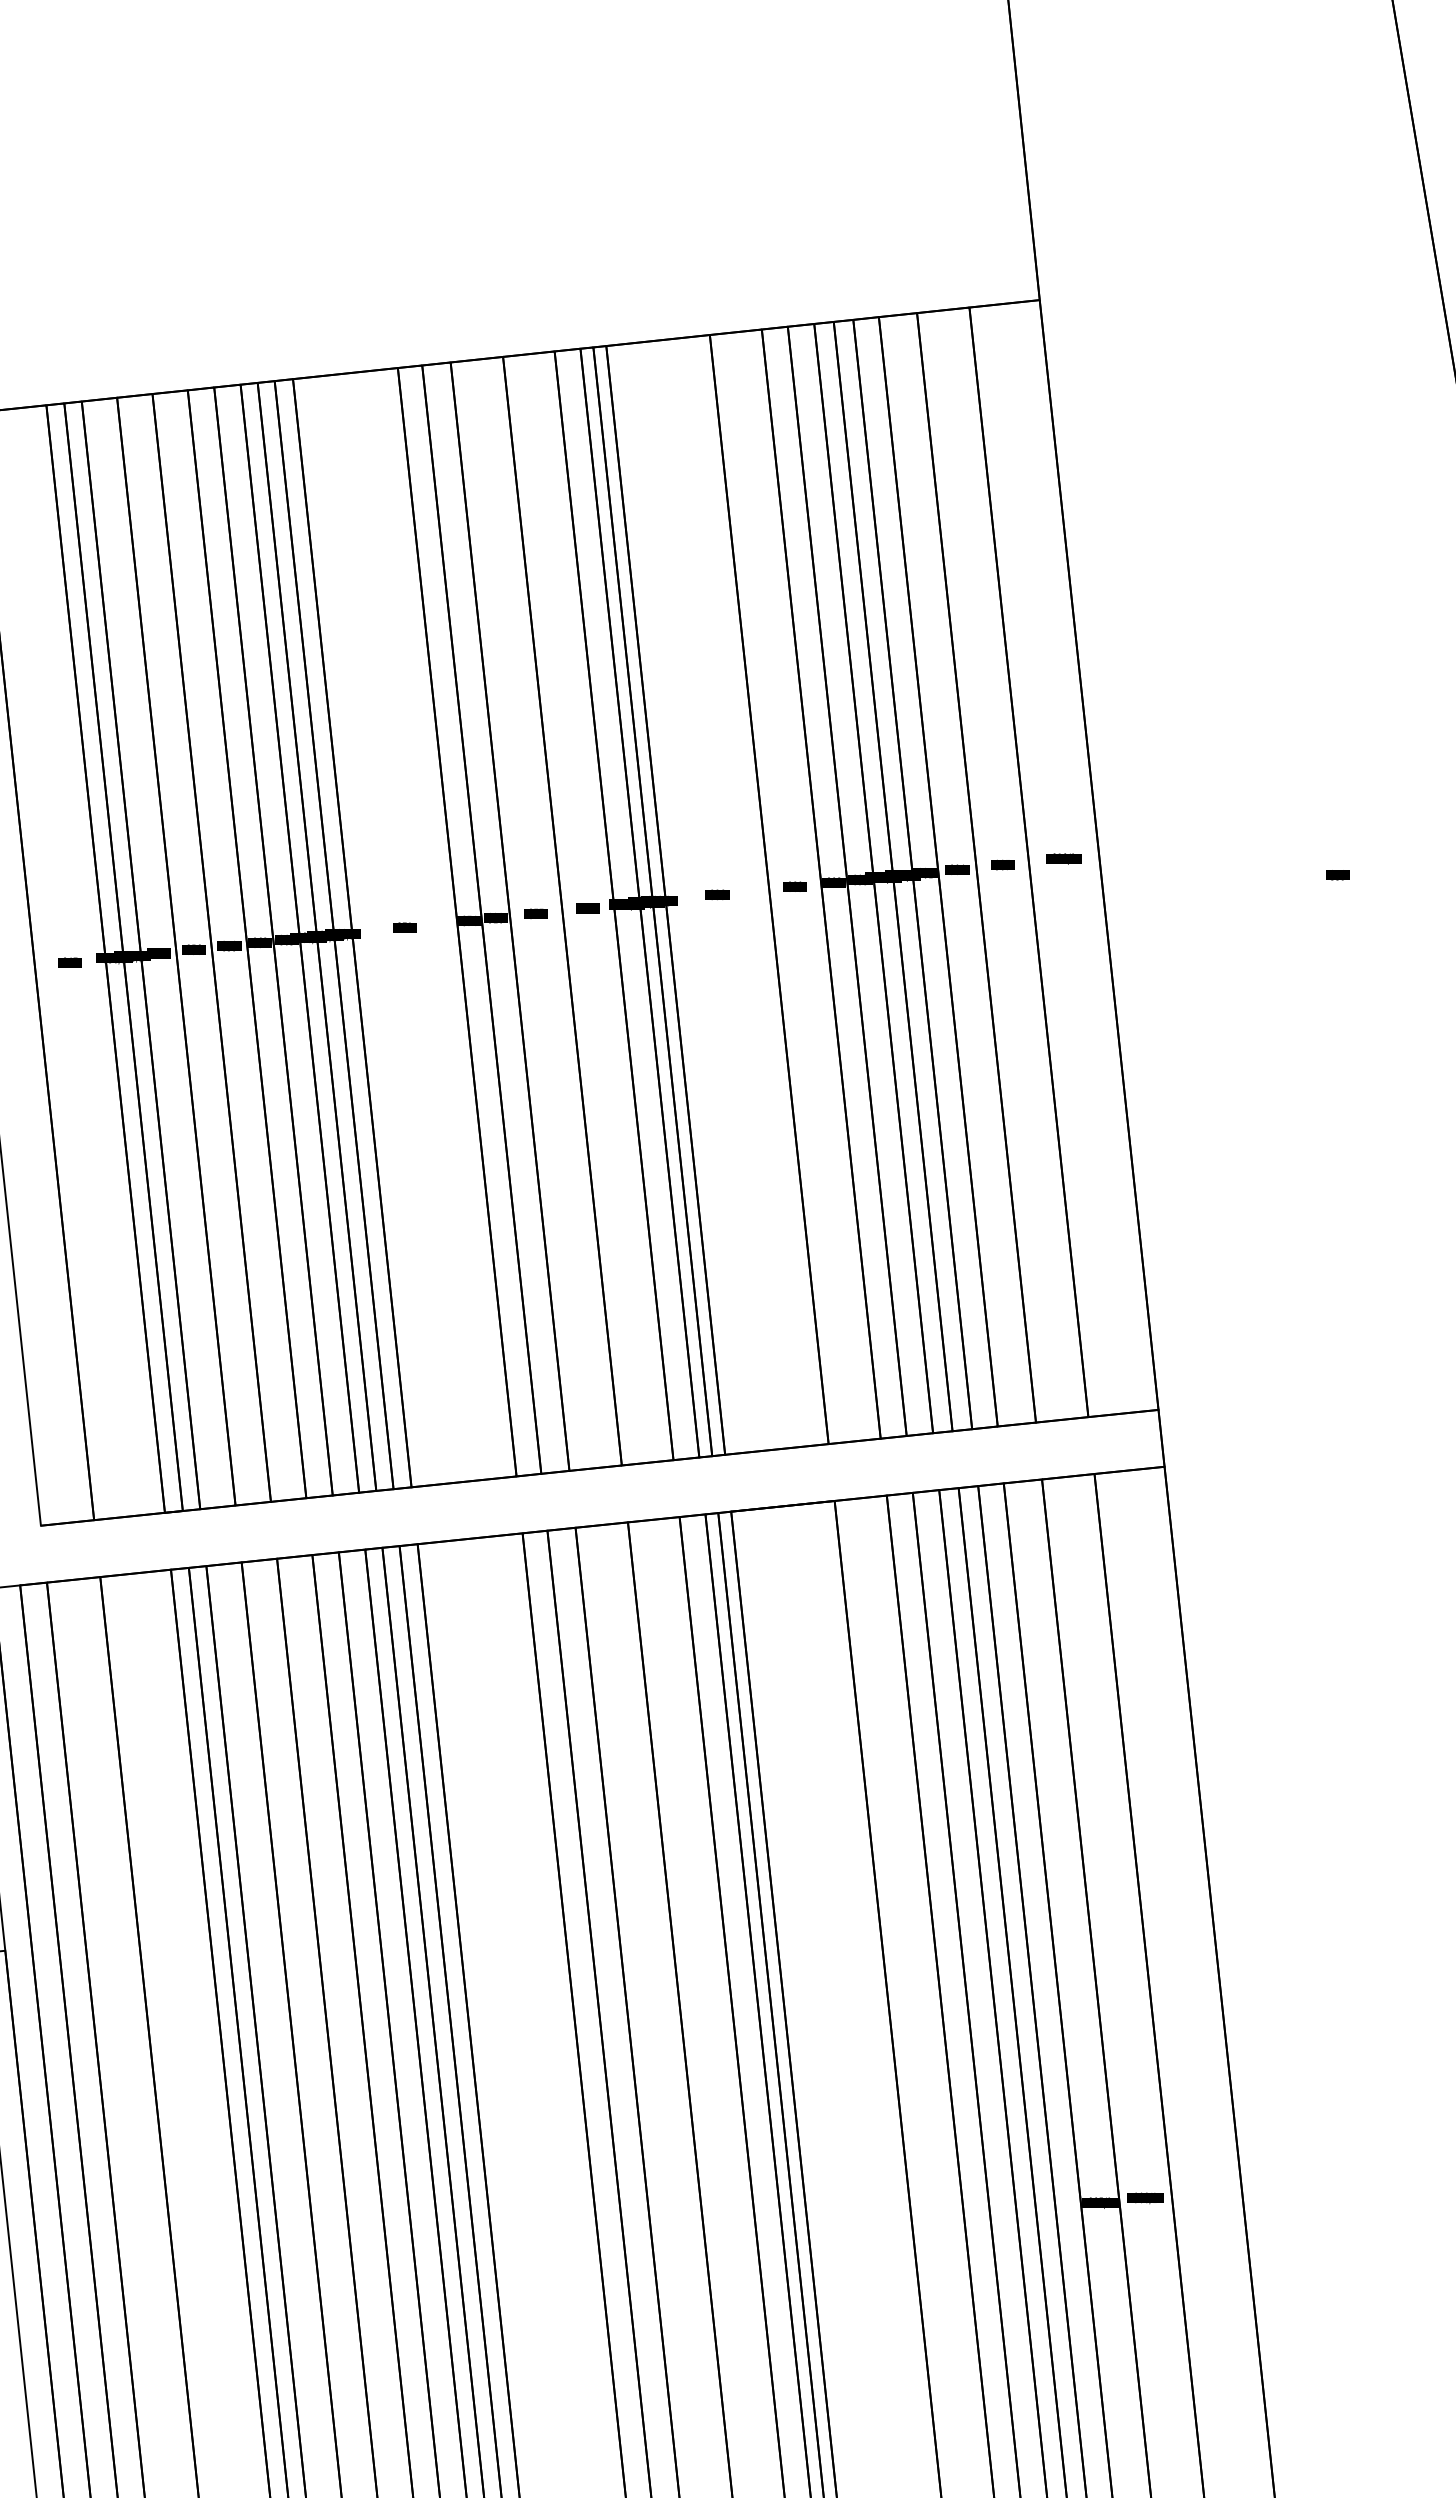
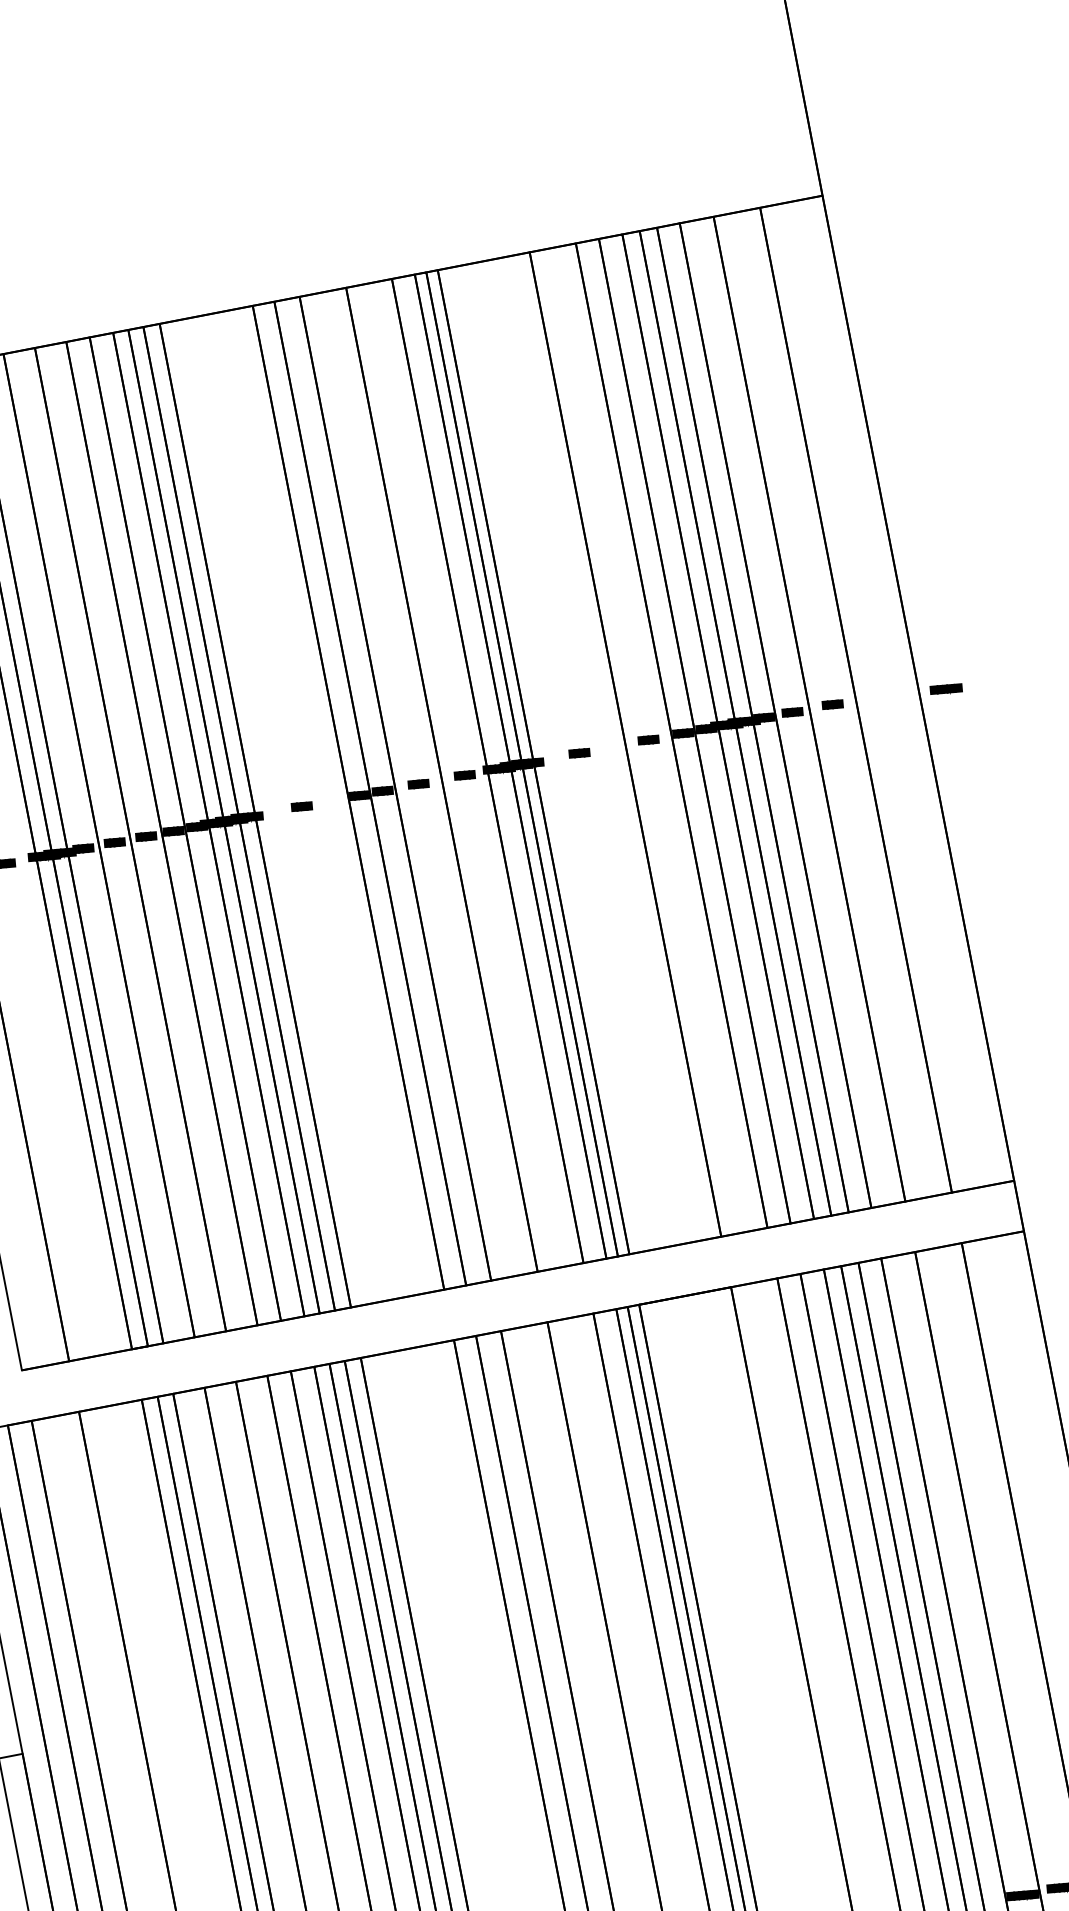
text: (1063, 858) -> (945, 689), moved

